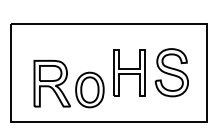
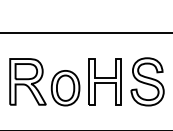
part: (68, 84) -> (44, 82), moved

